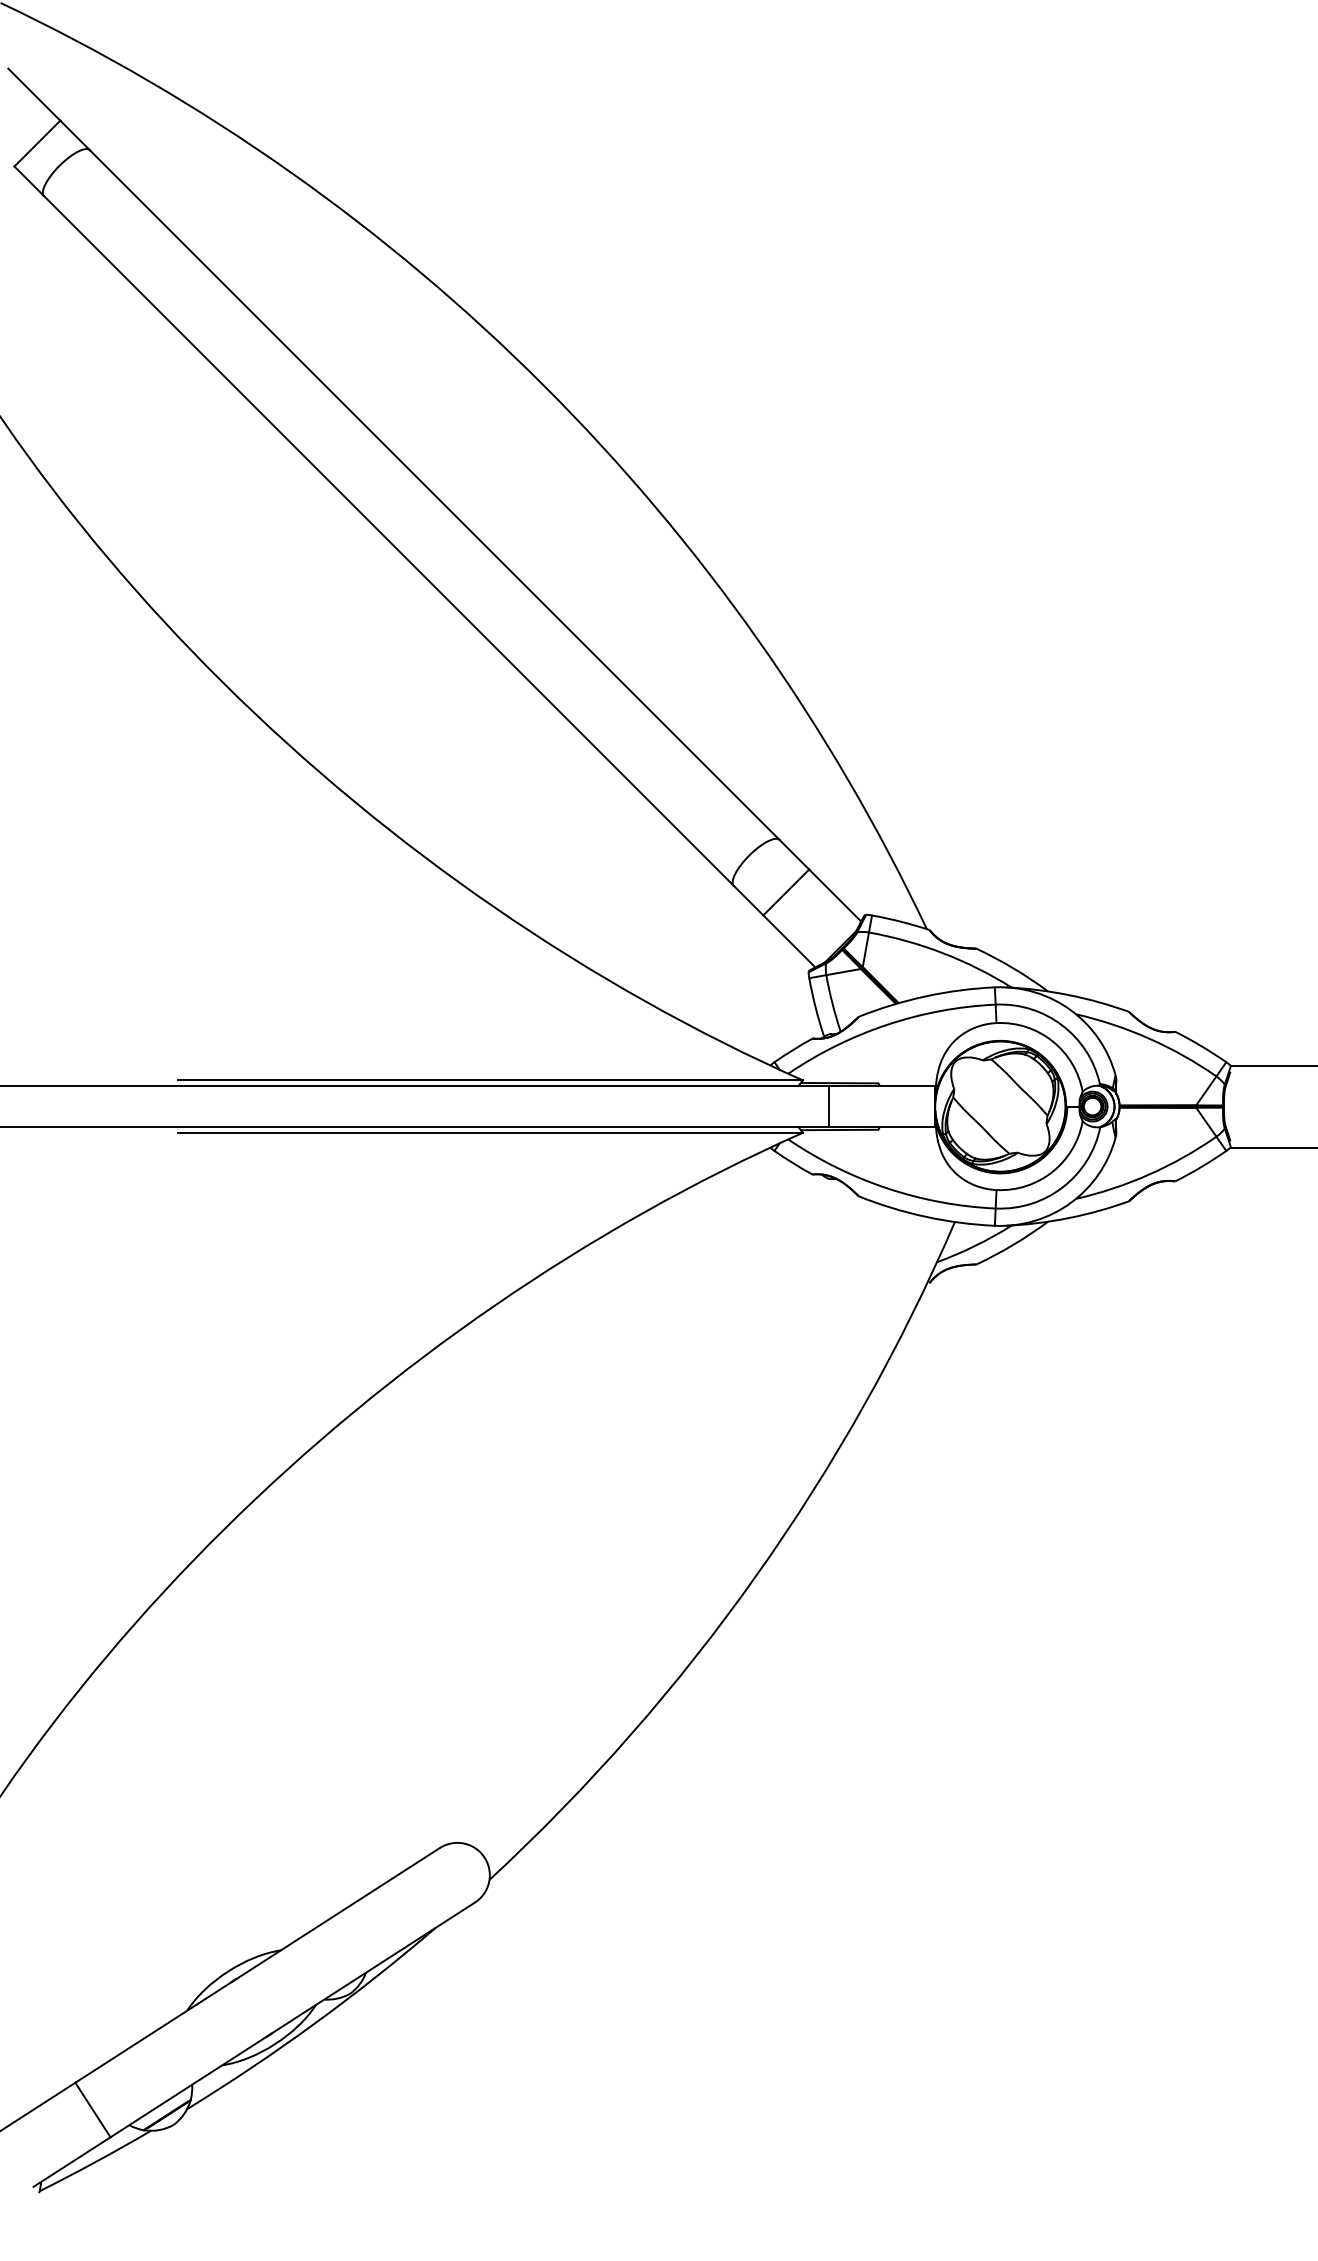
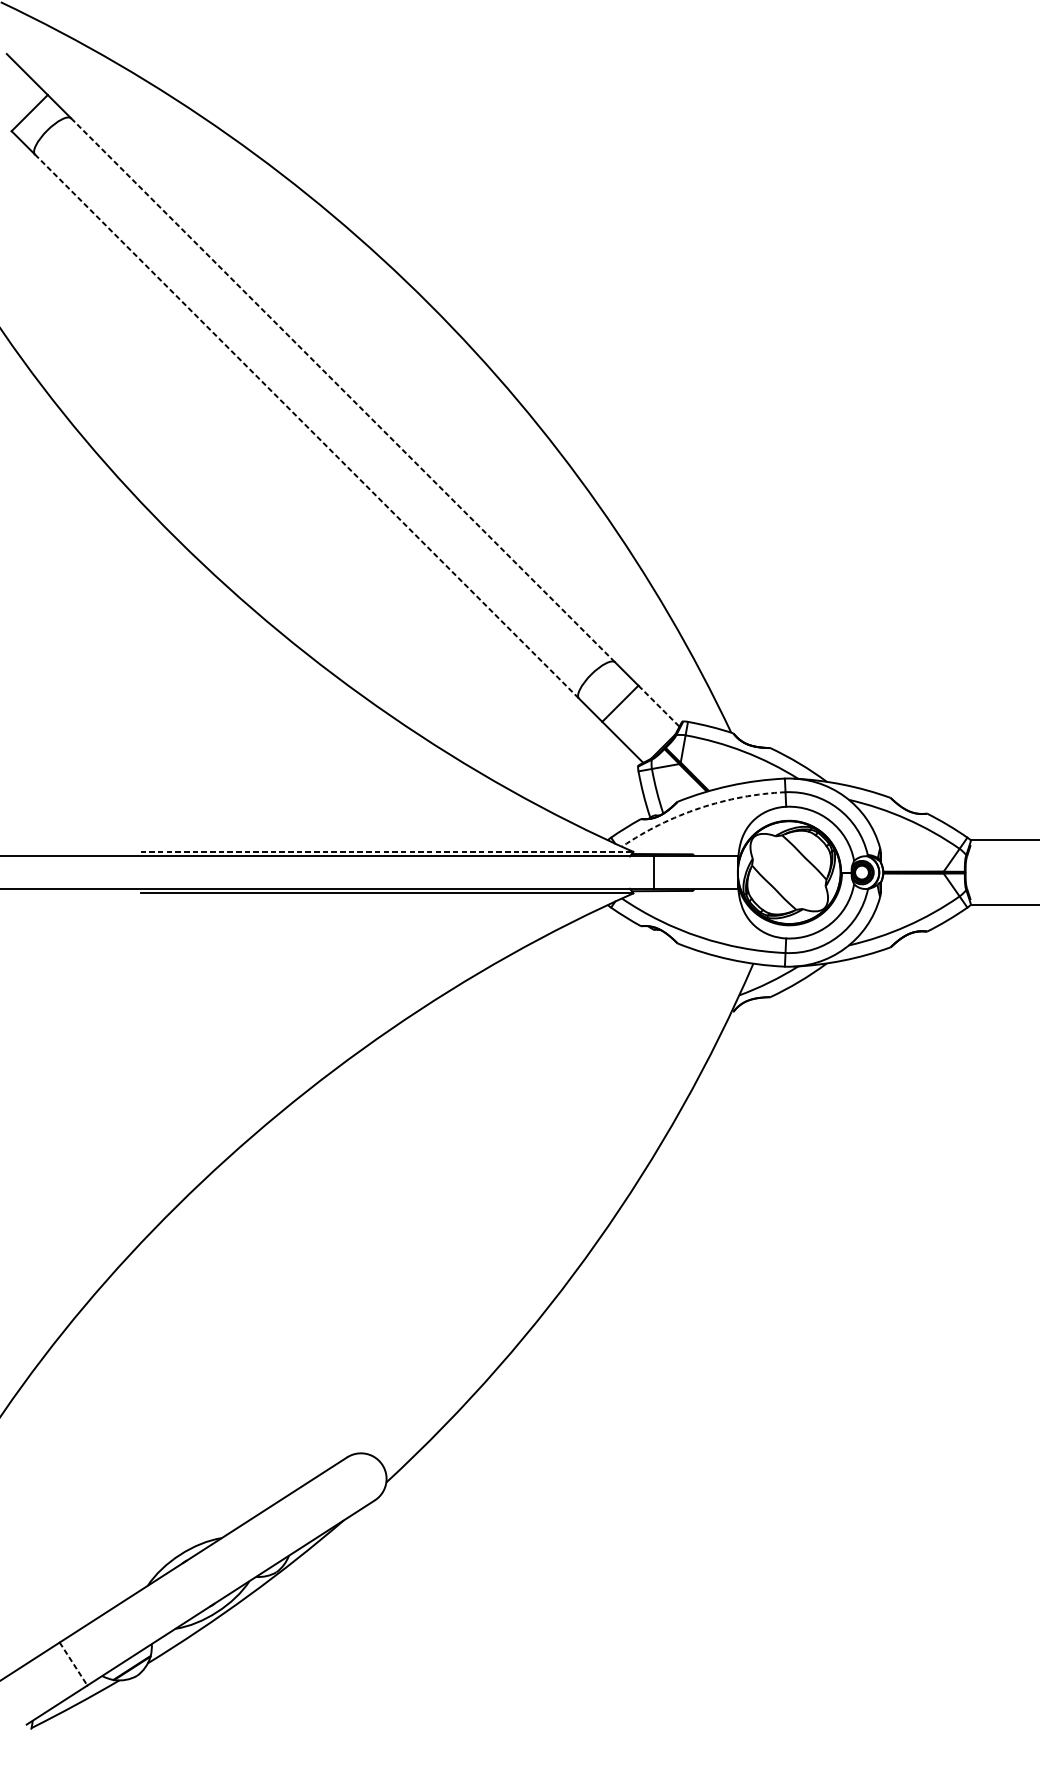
line: (434, 495) -> (342, 390), solid -> dashed
line: (388, 540) -> (306, 426), solid -> dashed
line: (835, 895) -> (659, 706), solid -> dashed
arc: (887, 1024) -> (700, 807), solid -> dashed
line: (490, 1080) -> (387, 852), solid -> dashed
line: (93, 2110) -> (73, 1664), solid -> dashed

